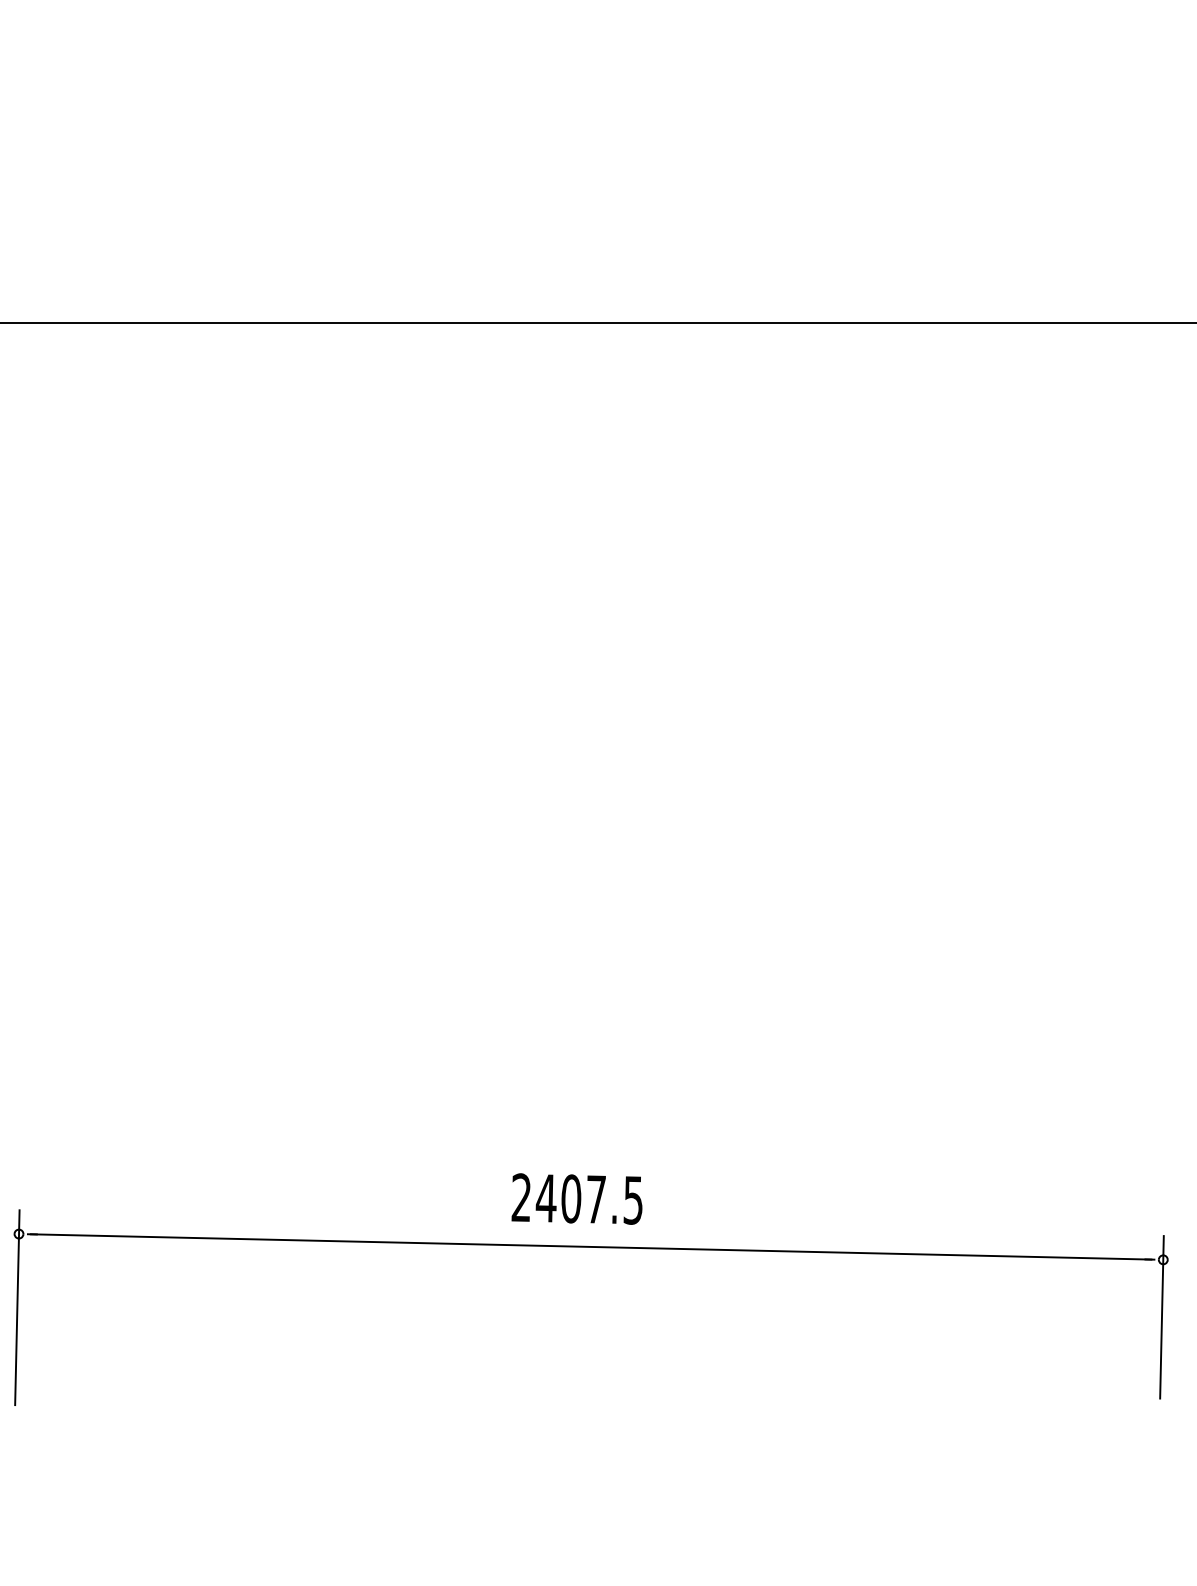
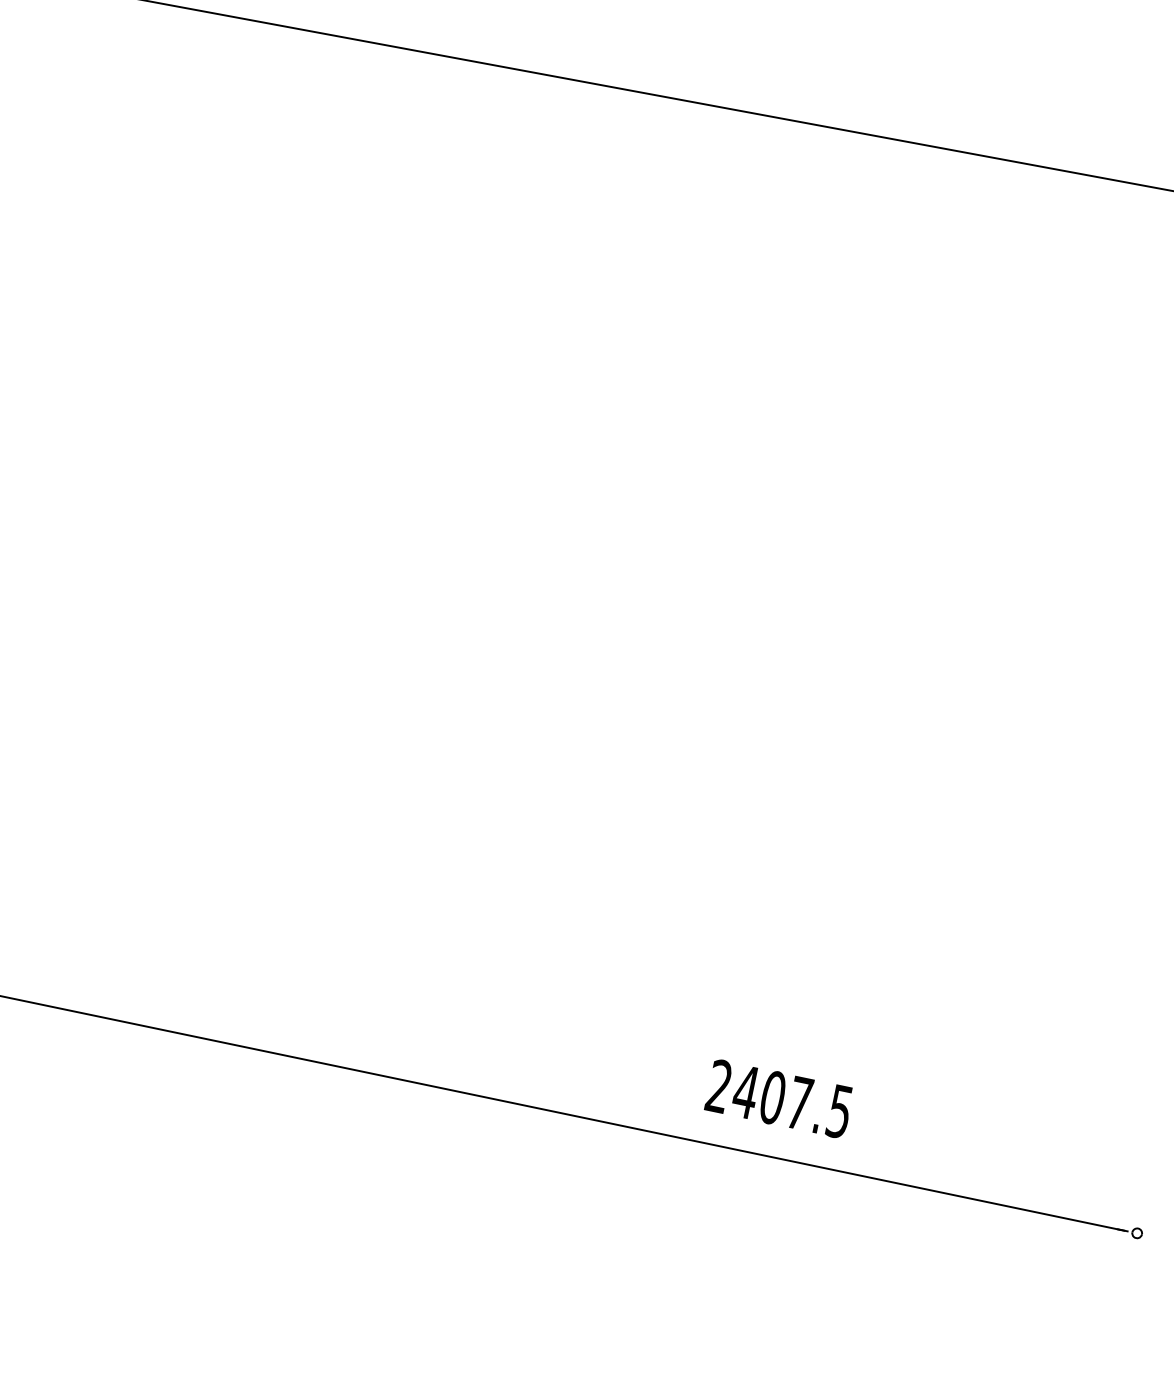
text: (576, 1198) -> (778, 1098), moved
line: (1161, 1317) -> (1123, 1295), removed

